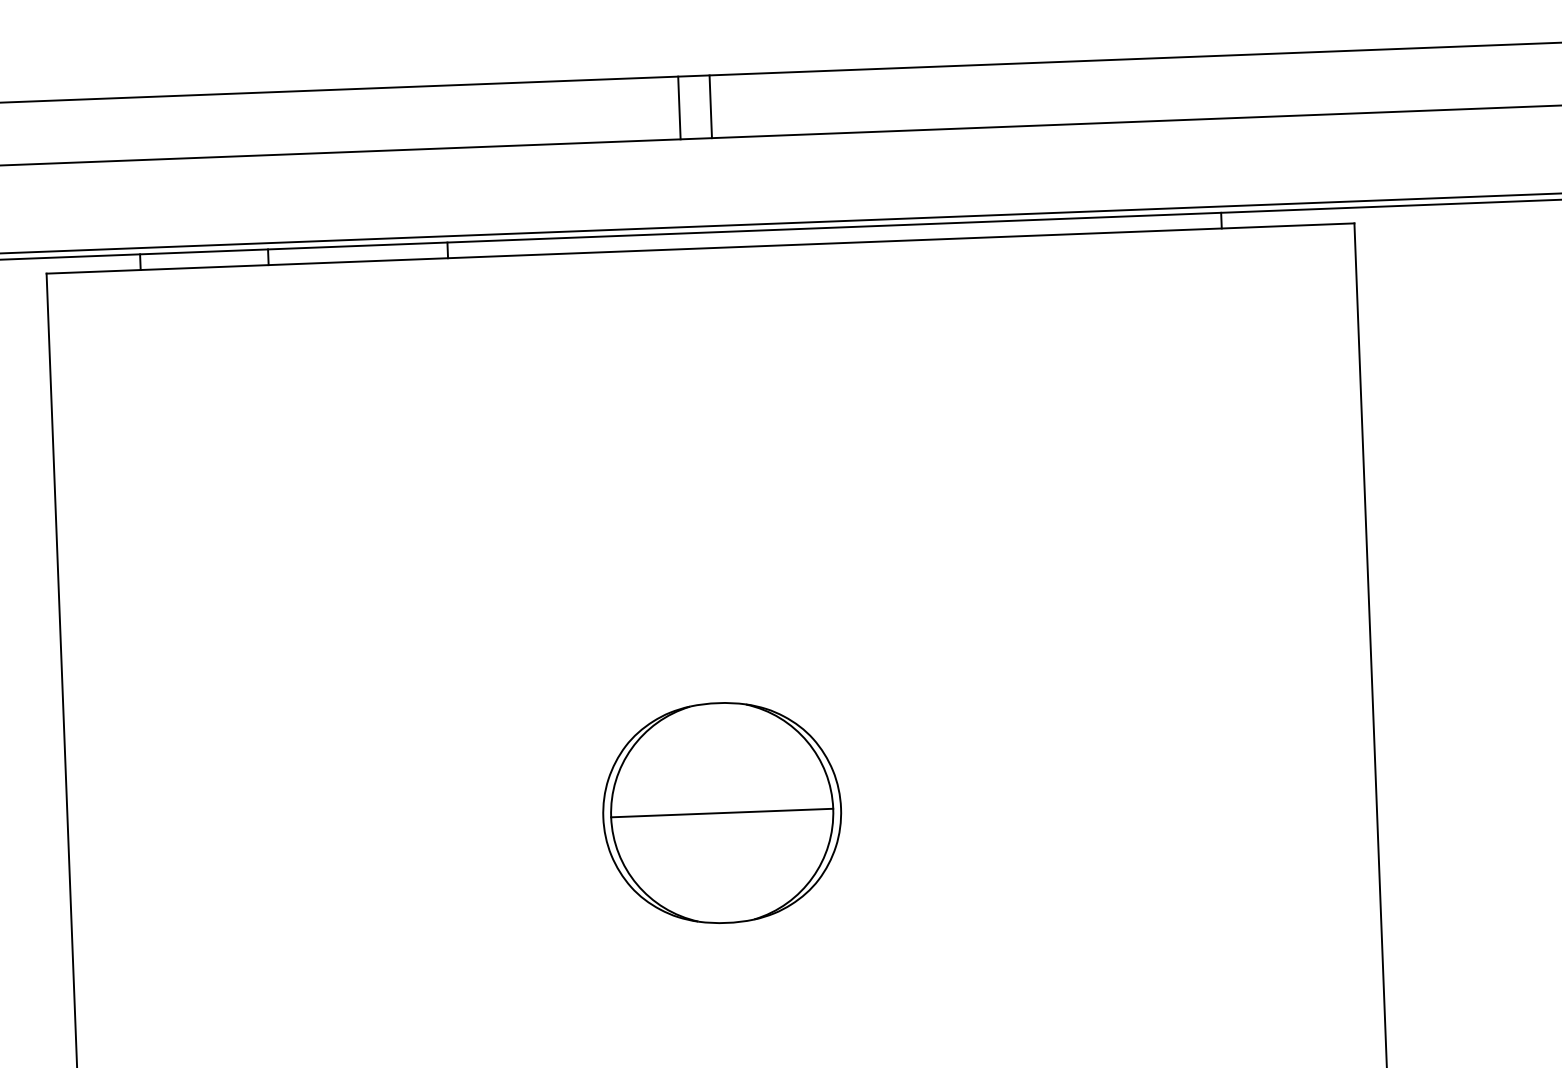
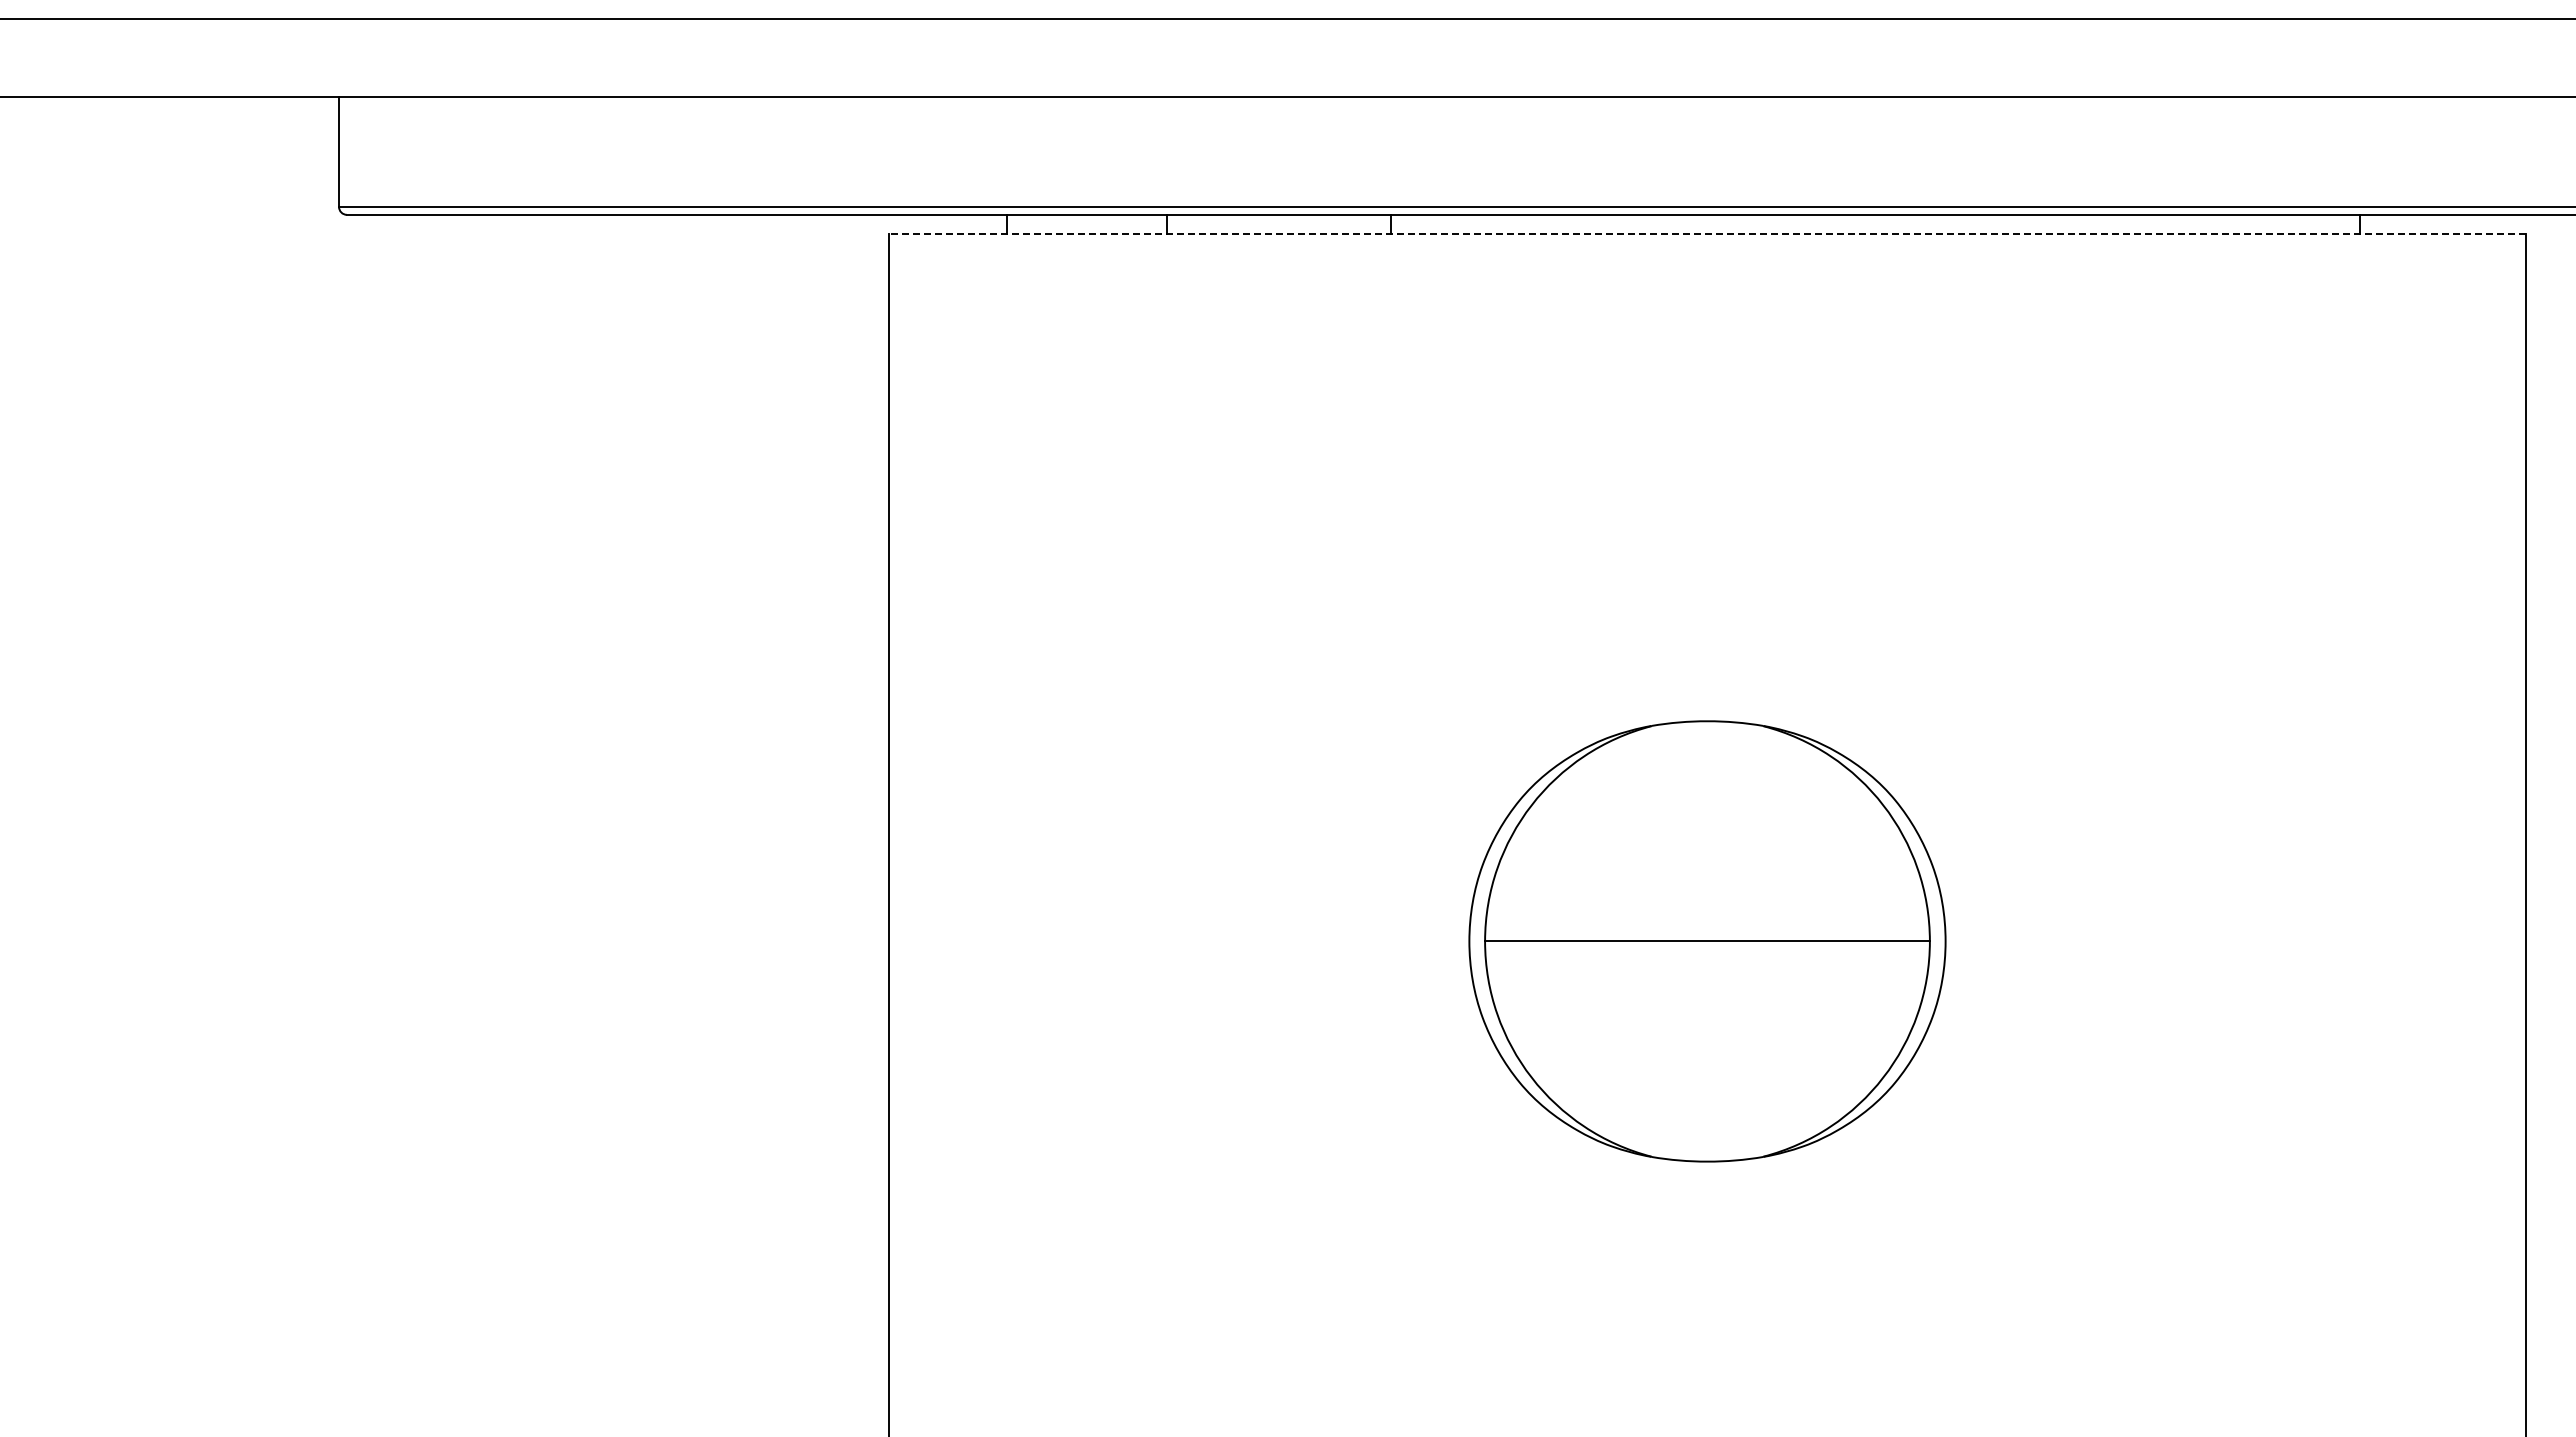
line: (711, 106) -> (1727, 57), removed
line: (679, 107) -> (1687, 57), removed
line: (700, 248) -> (1707, 234), solid -> dashed
part: (722, 812) -> (1707, 940), size x1.6

